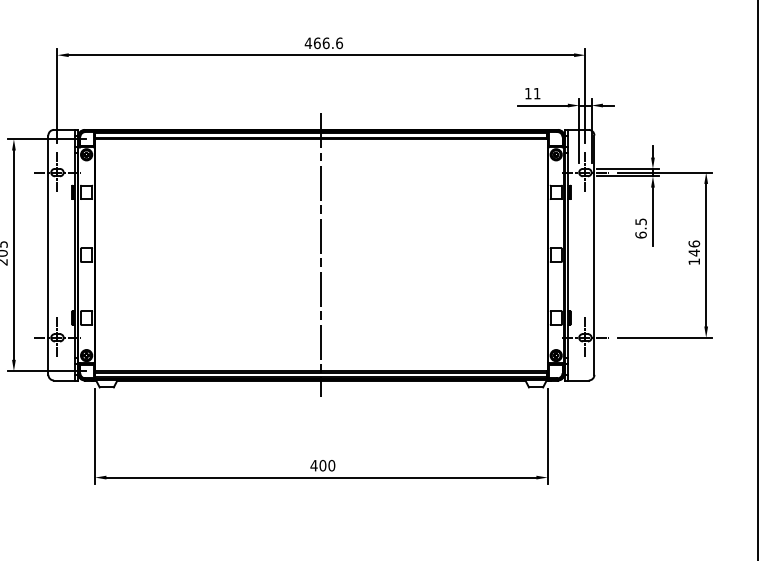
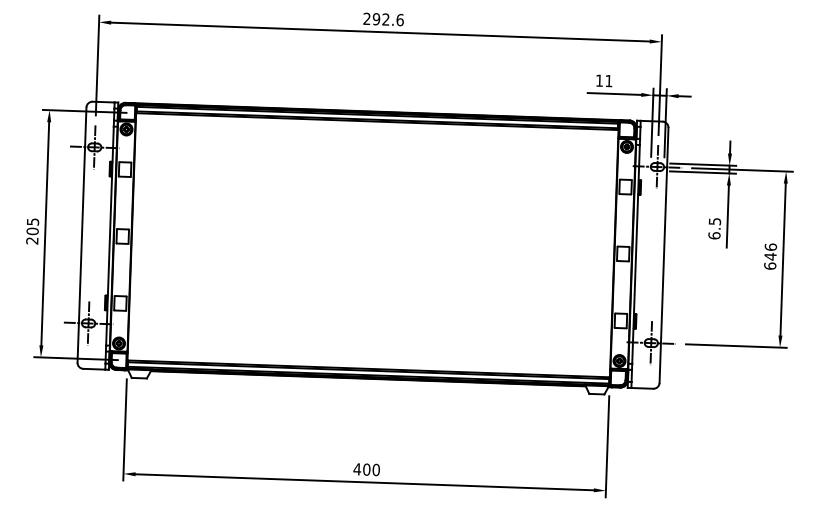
text: (316, 43) -> (375, 19), 466.6 -> 292.6
line: (321, 254) -> (373, 244), removed
text: (694, 261) -> (770, 265), 146 -> 646

